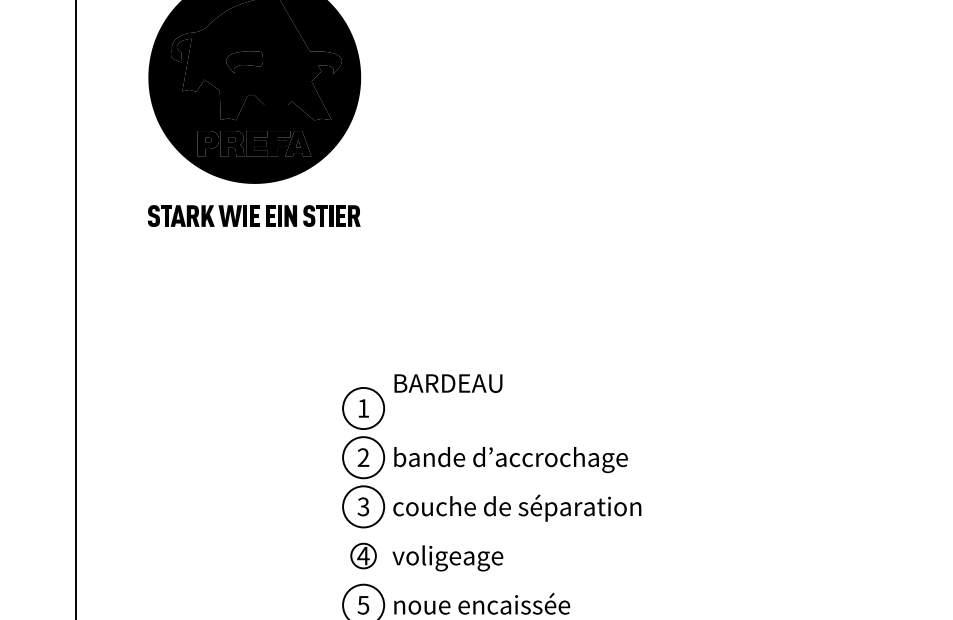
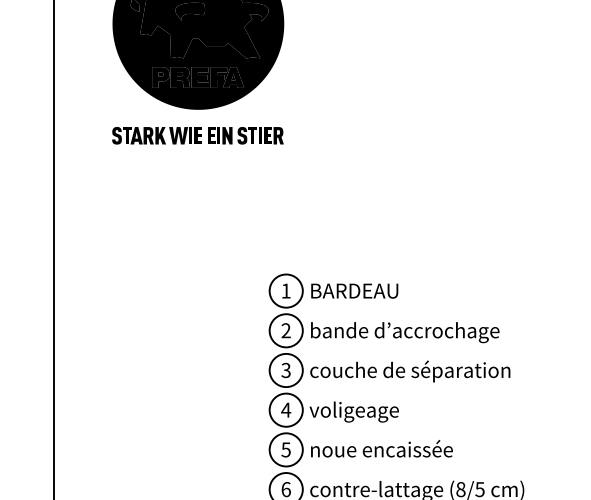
text: (448, 383) -> (354, 291), moved
circle: (363, 555) -> (286, 409), size x1.67

